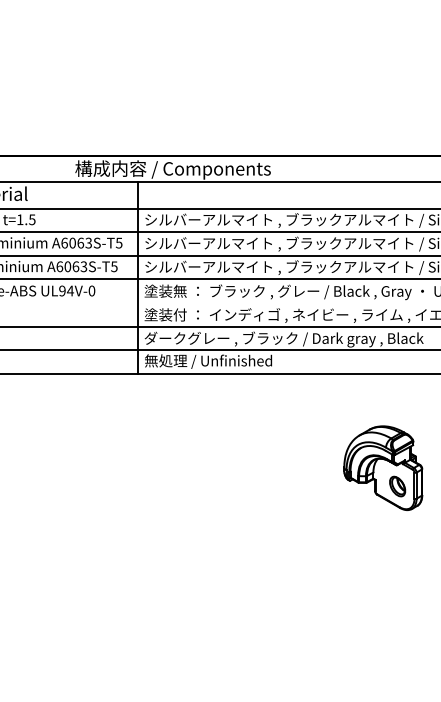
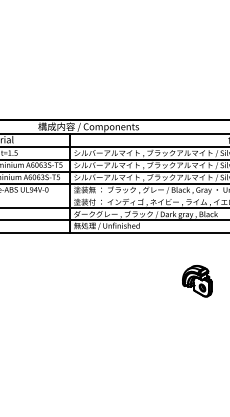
part: (384, 468) -> (197, 281), size x0.71

